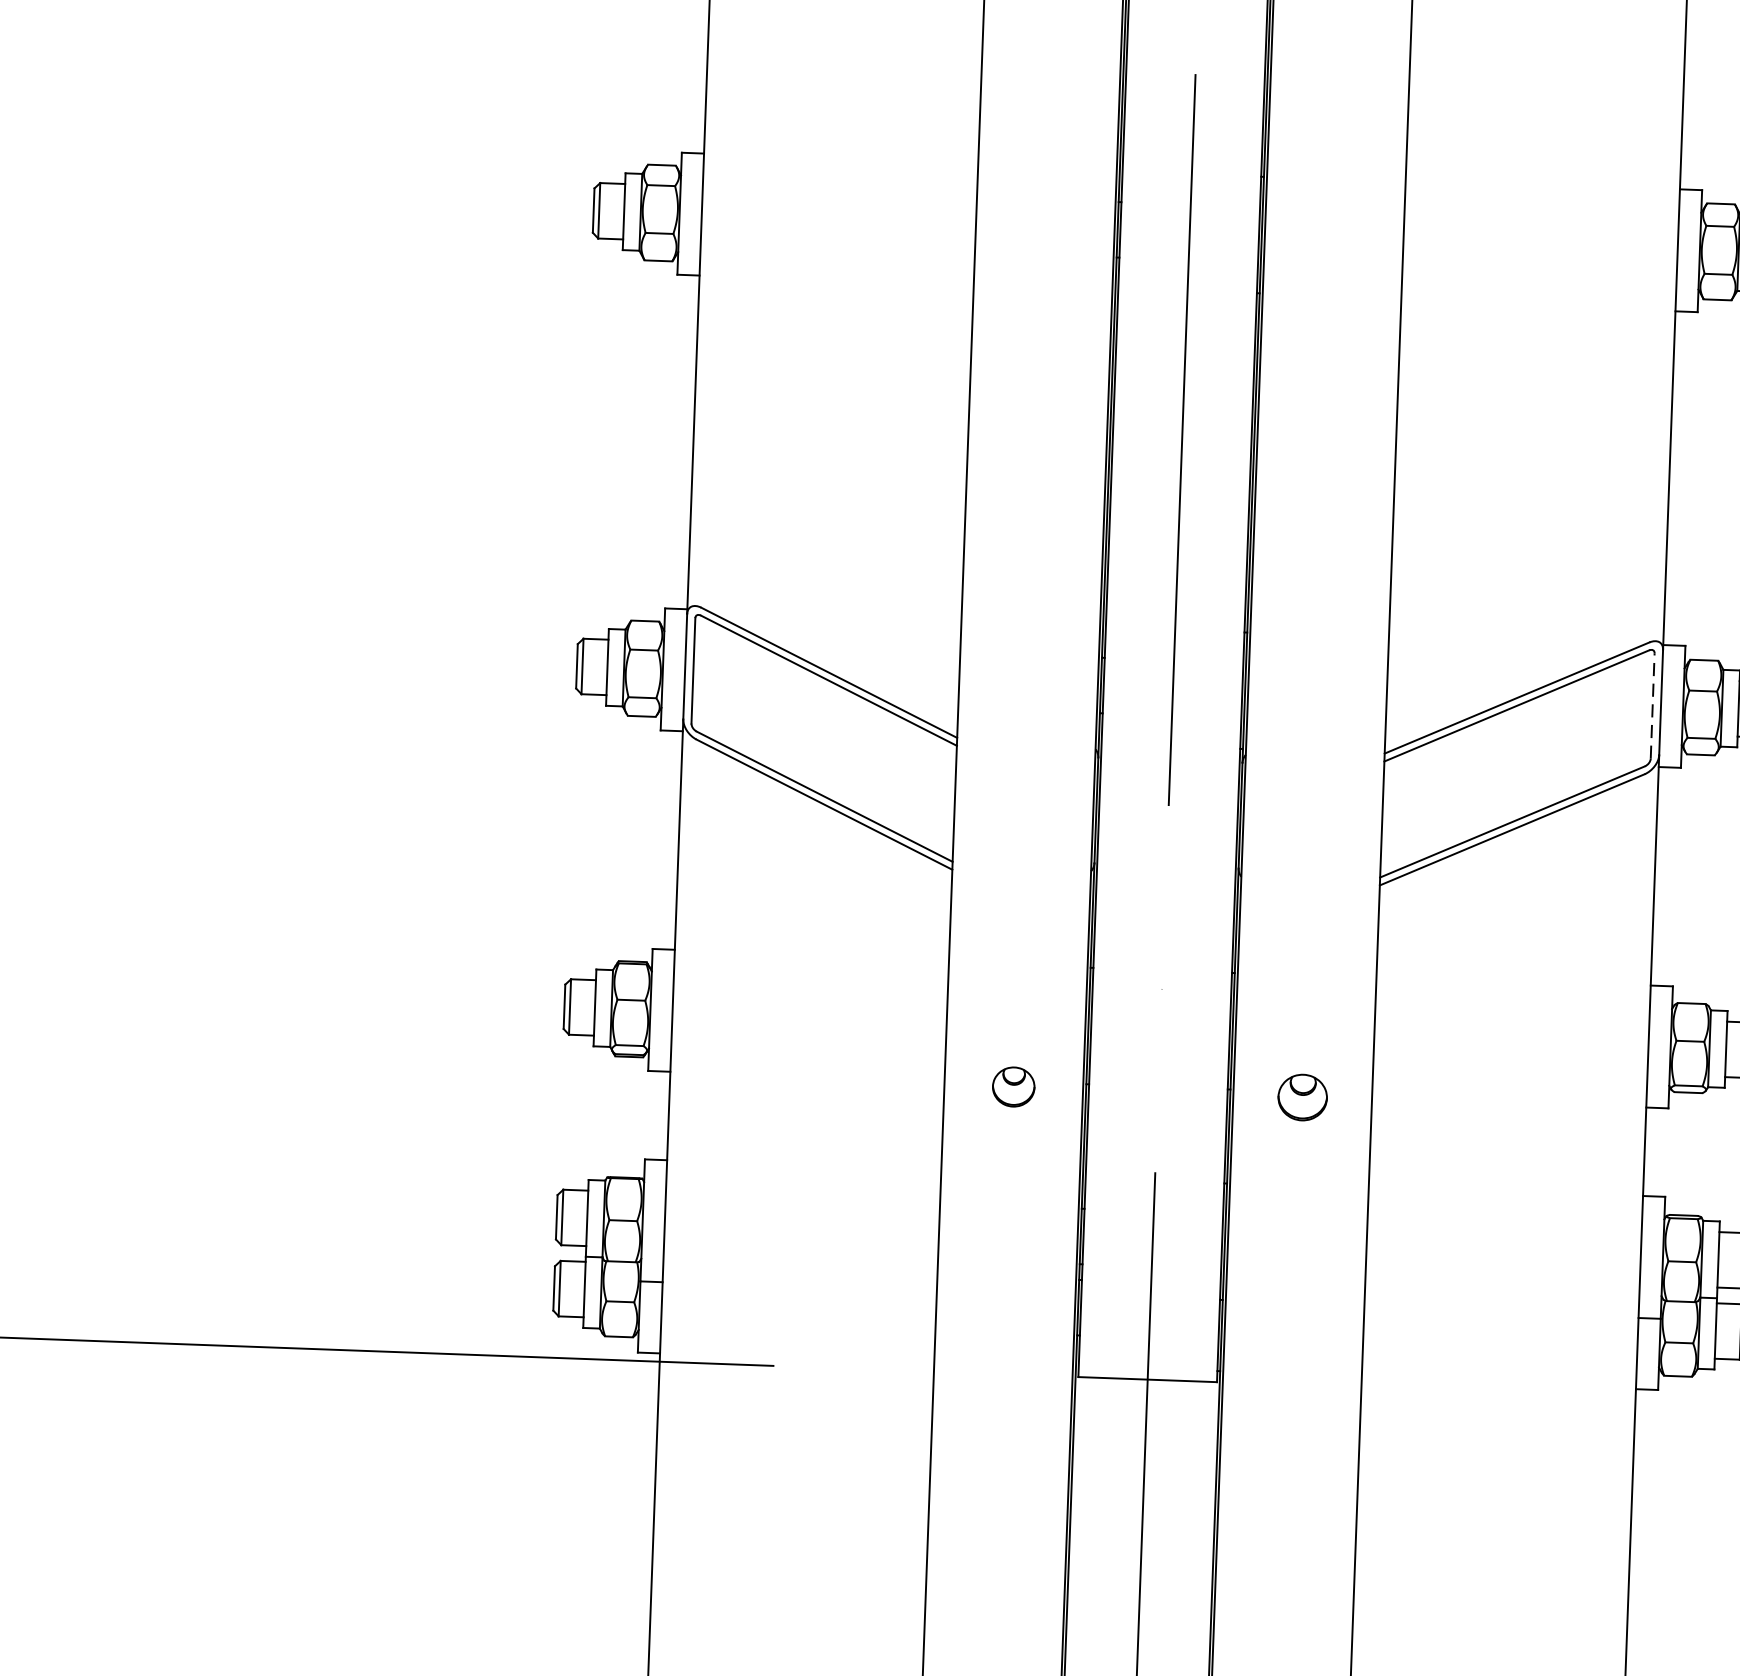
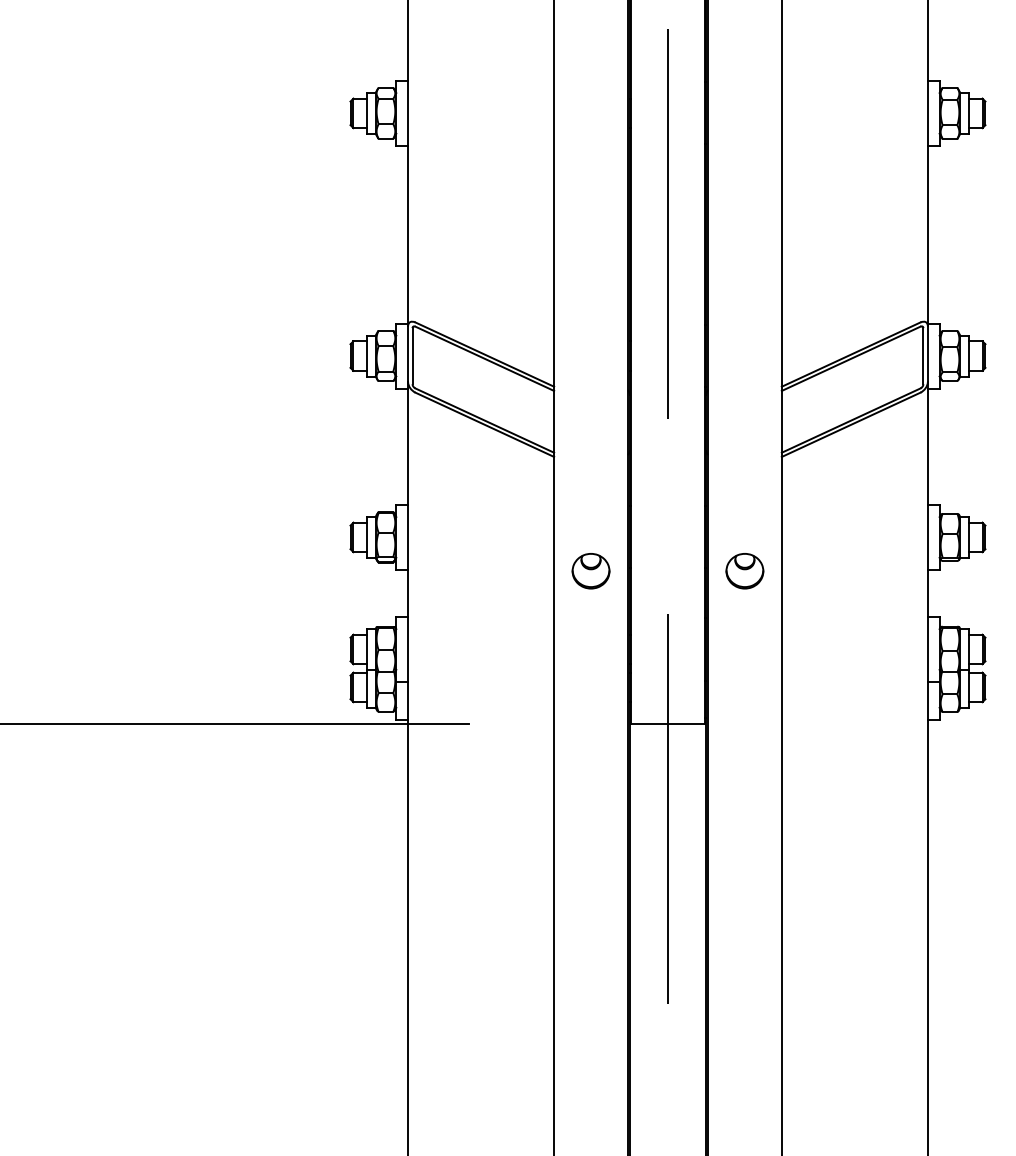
line: (1652, 704) -> (923, 355), dashed -> solid
part: (1012, 1087) -> (590, 571), size x1.67
part: (1301, 1097) -> (744, 571), size x1.43

